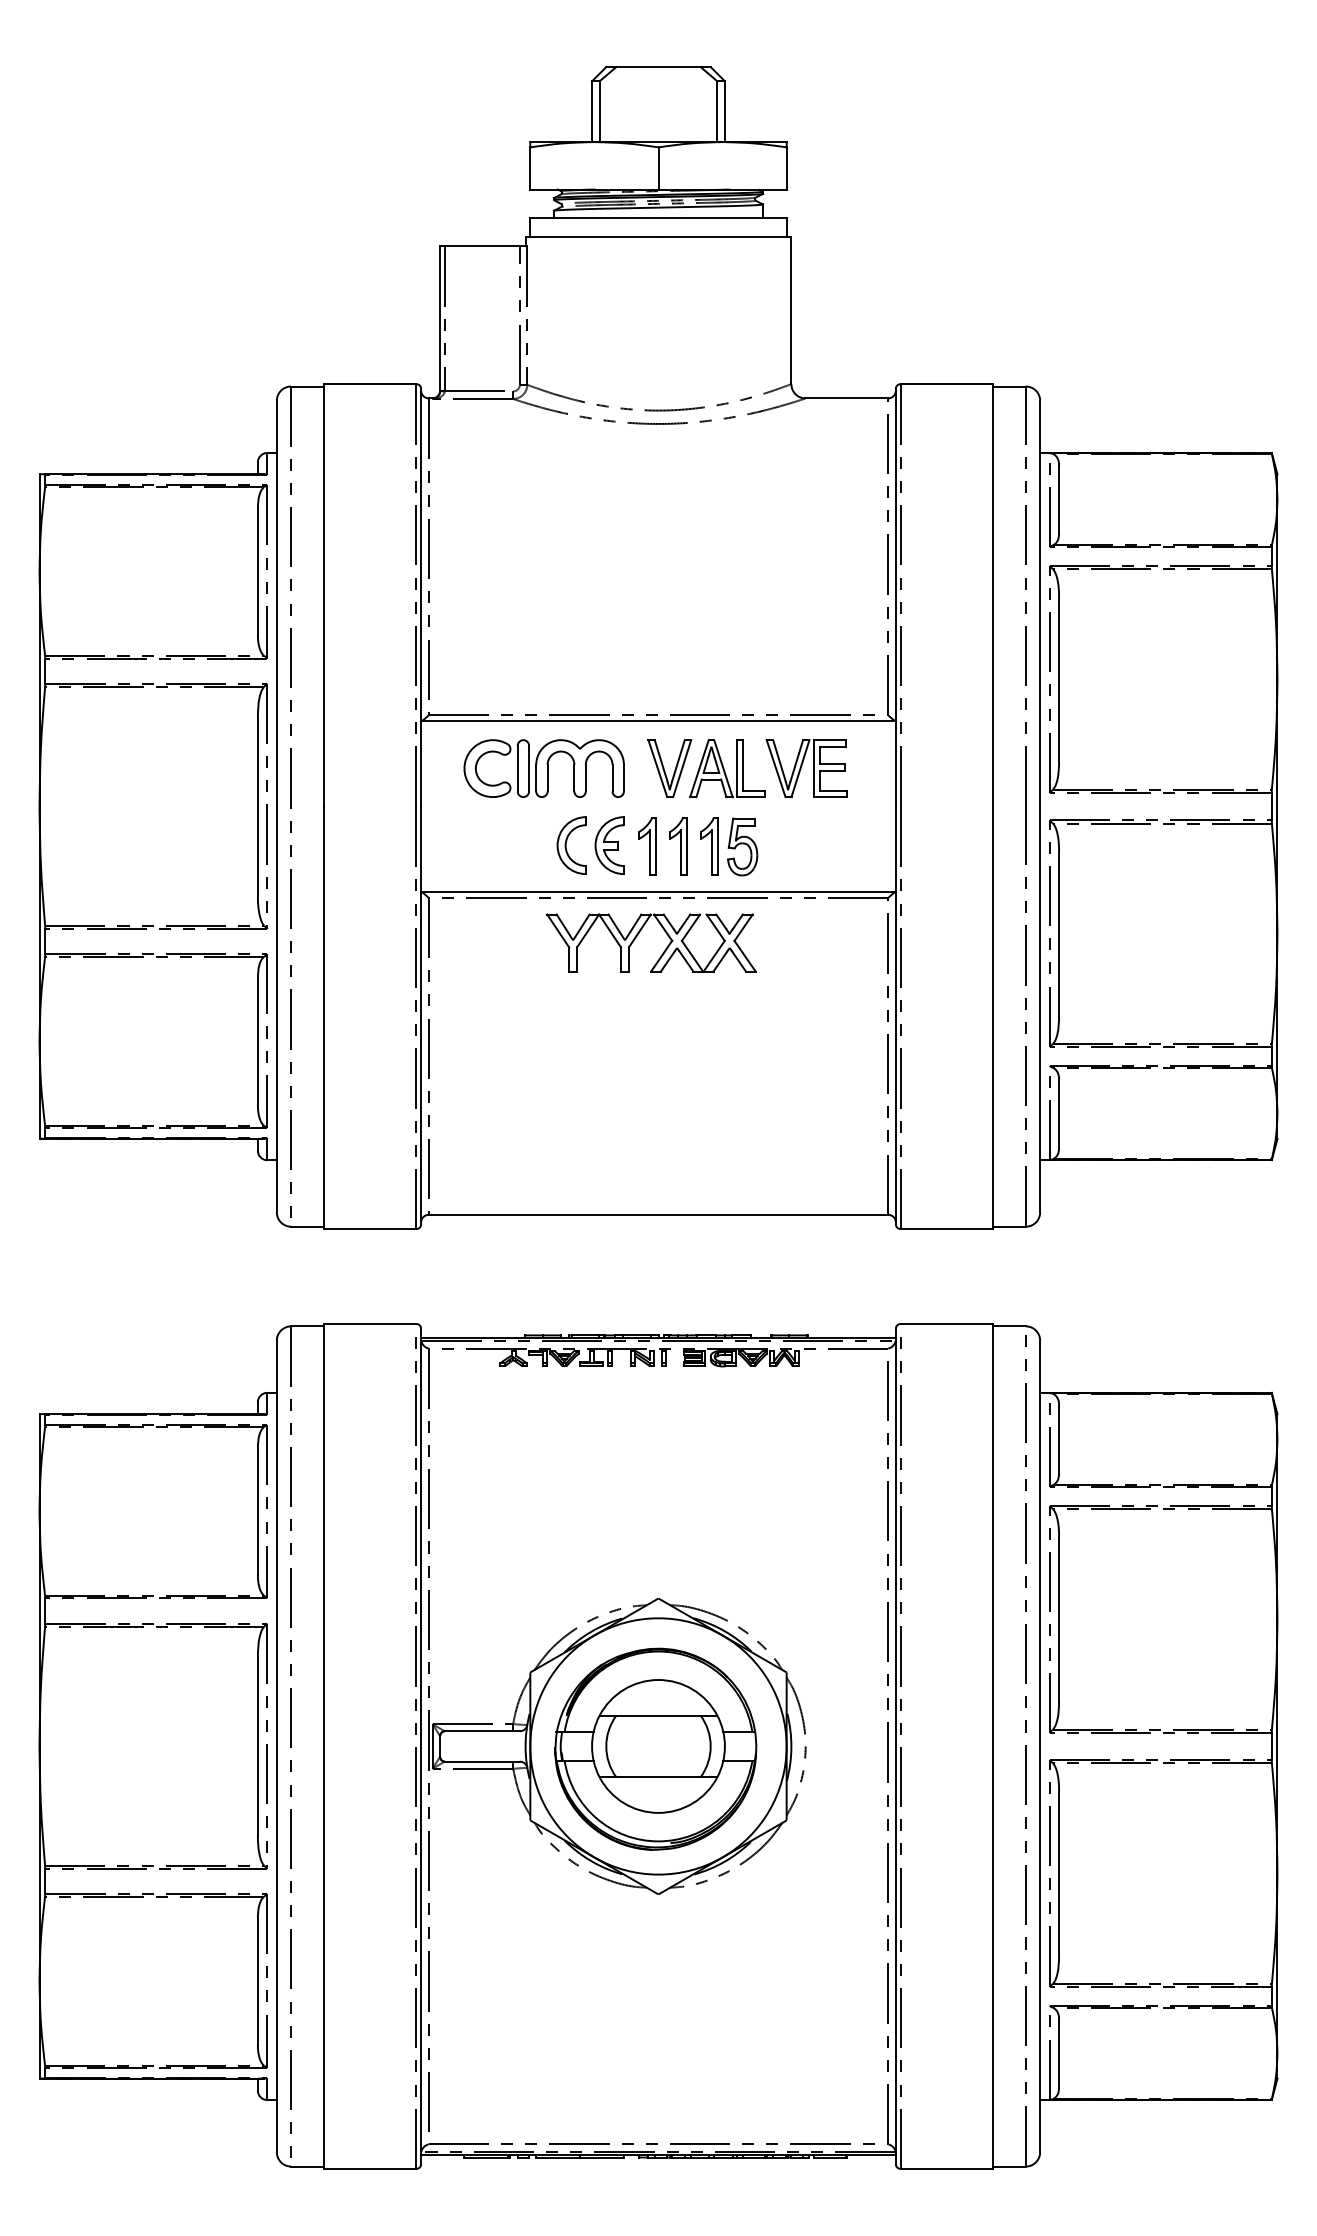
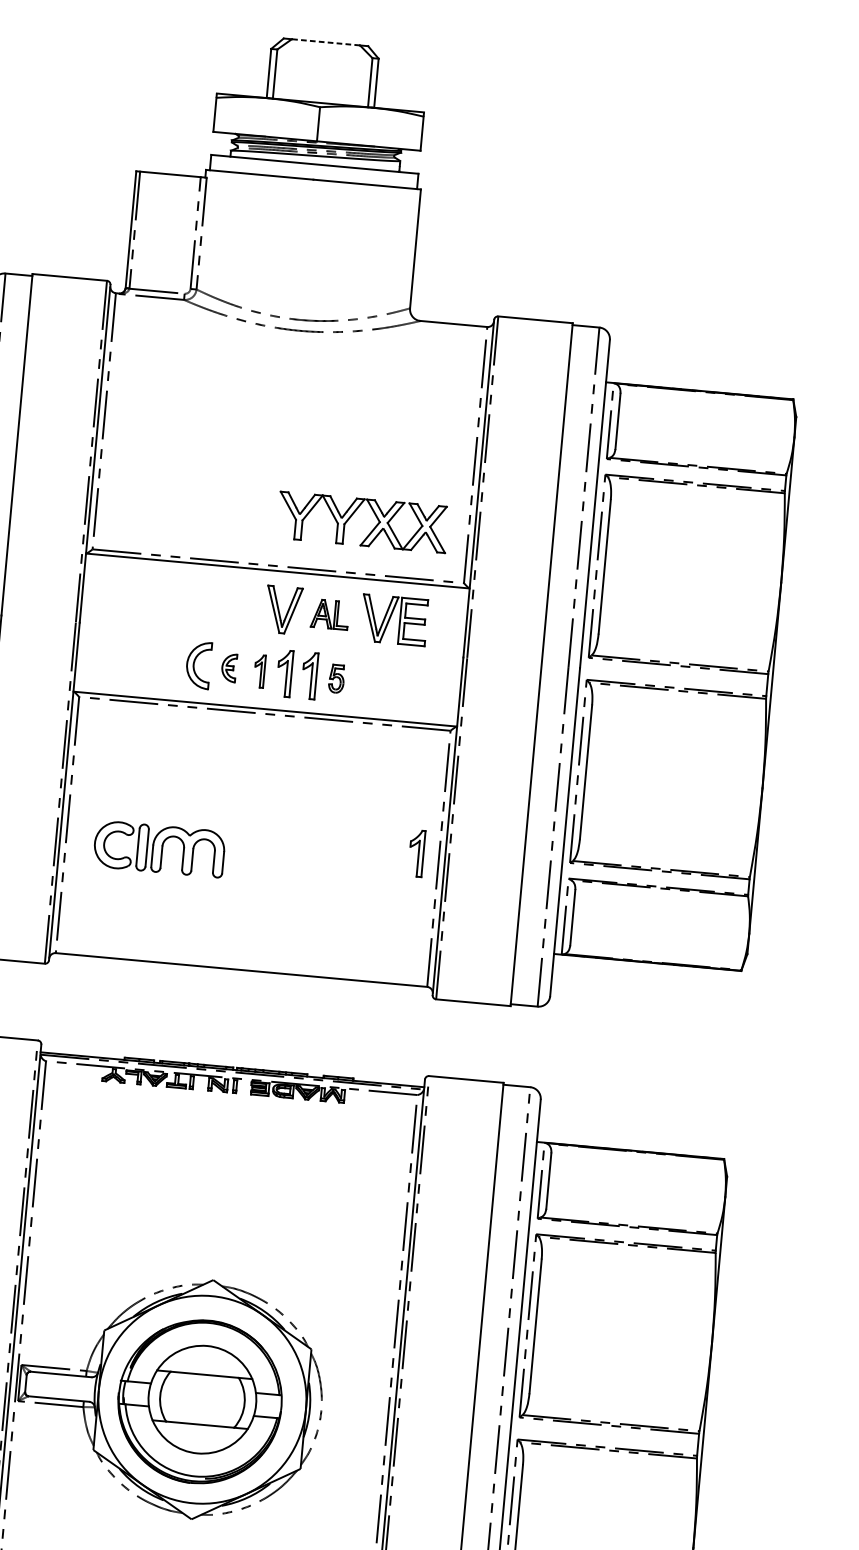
line: (658, 67) -> (325, 42), solid -> dashed
part: (543, 768) -> (158, 848), moved
part: (727, 768) -> (330, 614), size x0.6
part: (609, 845) -> (229, 667), size x0.6
part: (647, 846) -> (259, 671), size x0.7
part: (742, 846) -> (336, 678), size x0.6
part: (639, 933) -> (353, 513), moved
part: (860, 1052) -> (416, 853), added

